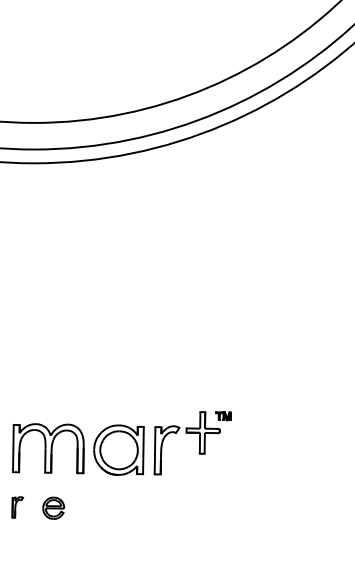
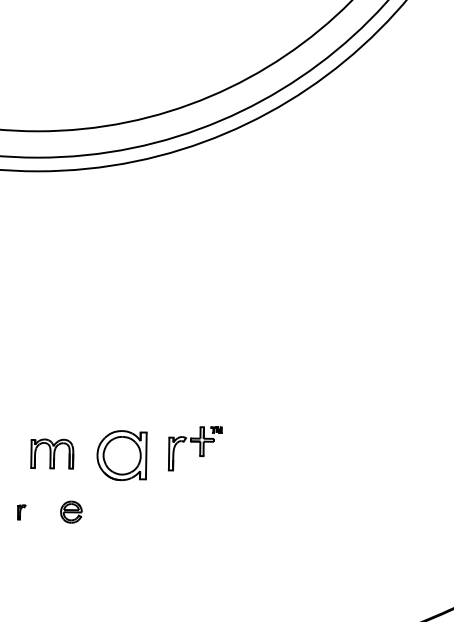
part: (193, 443) -> (195, 448), size x0.7
part: (48, 448) -> (52, 453), size x0.6
part: (17, 507) -> (21, 512), size x0.7
part: (53, 507) -> (71, 511), moved

